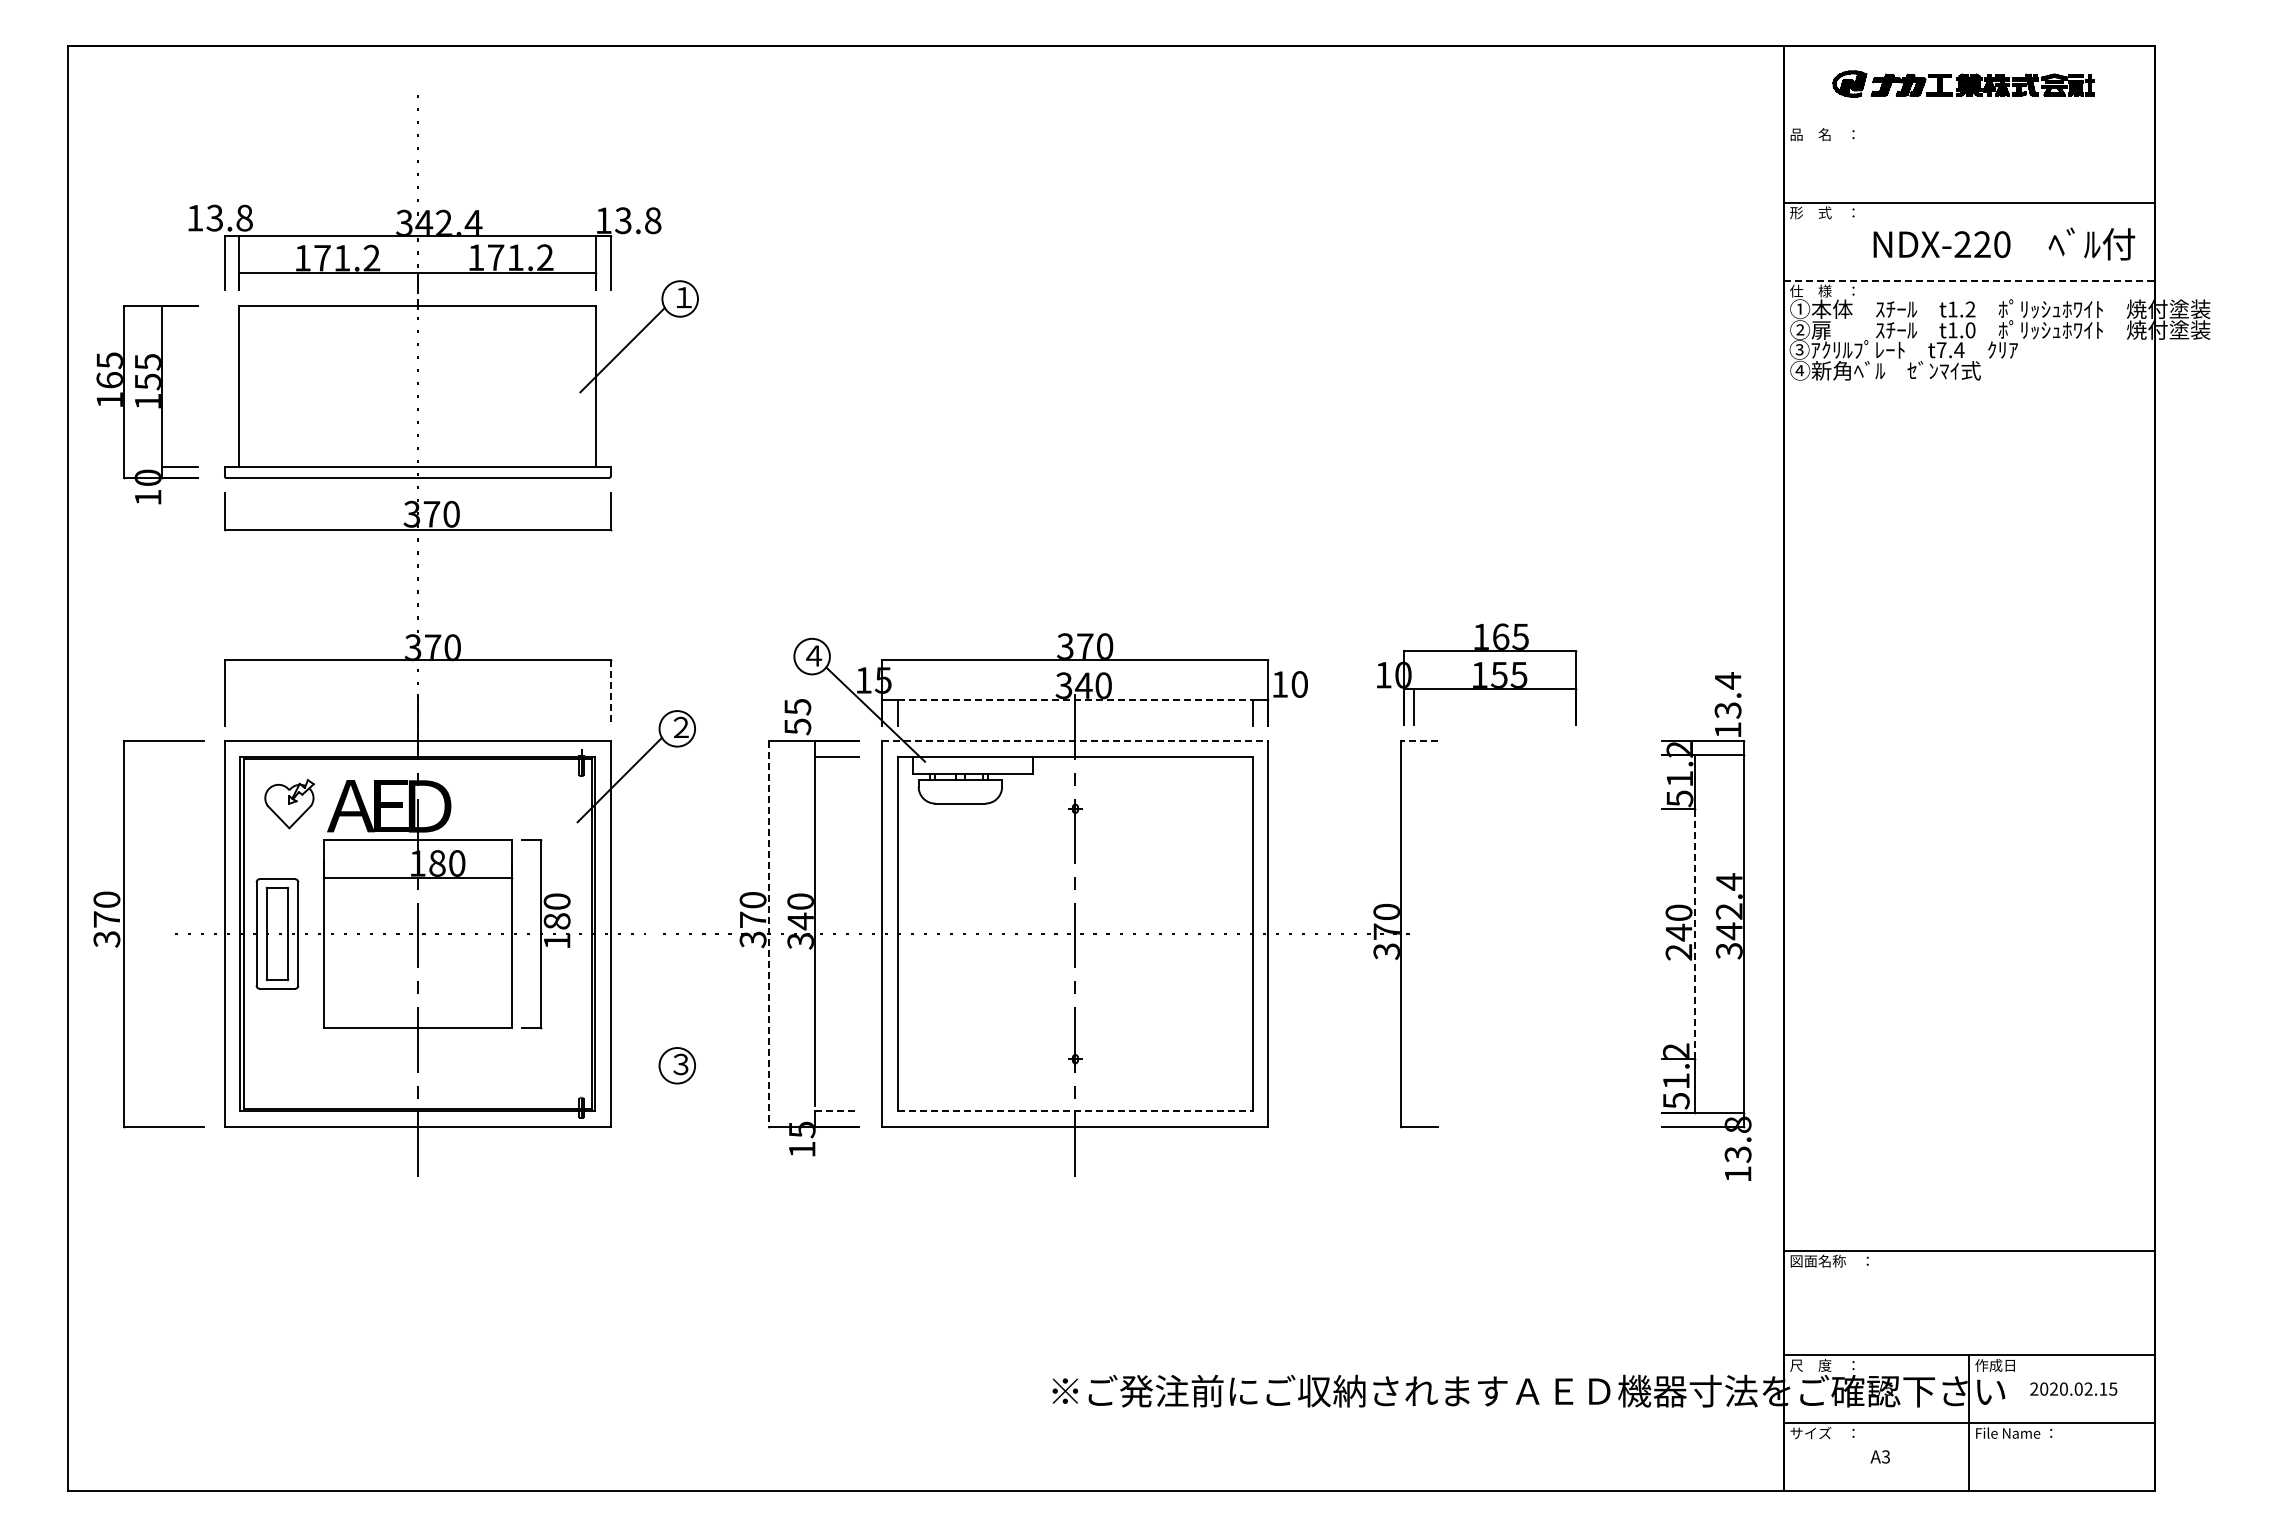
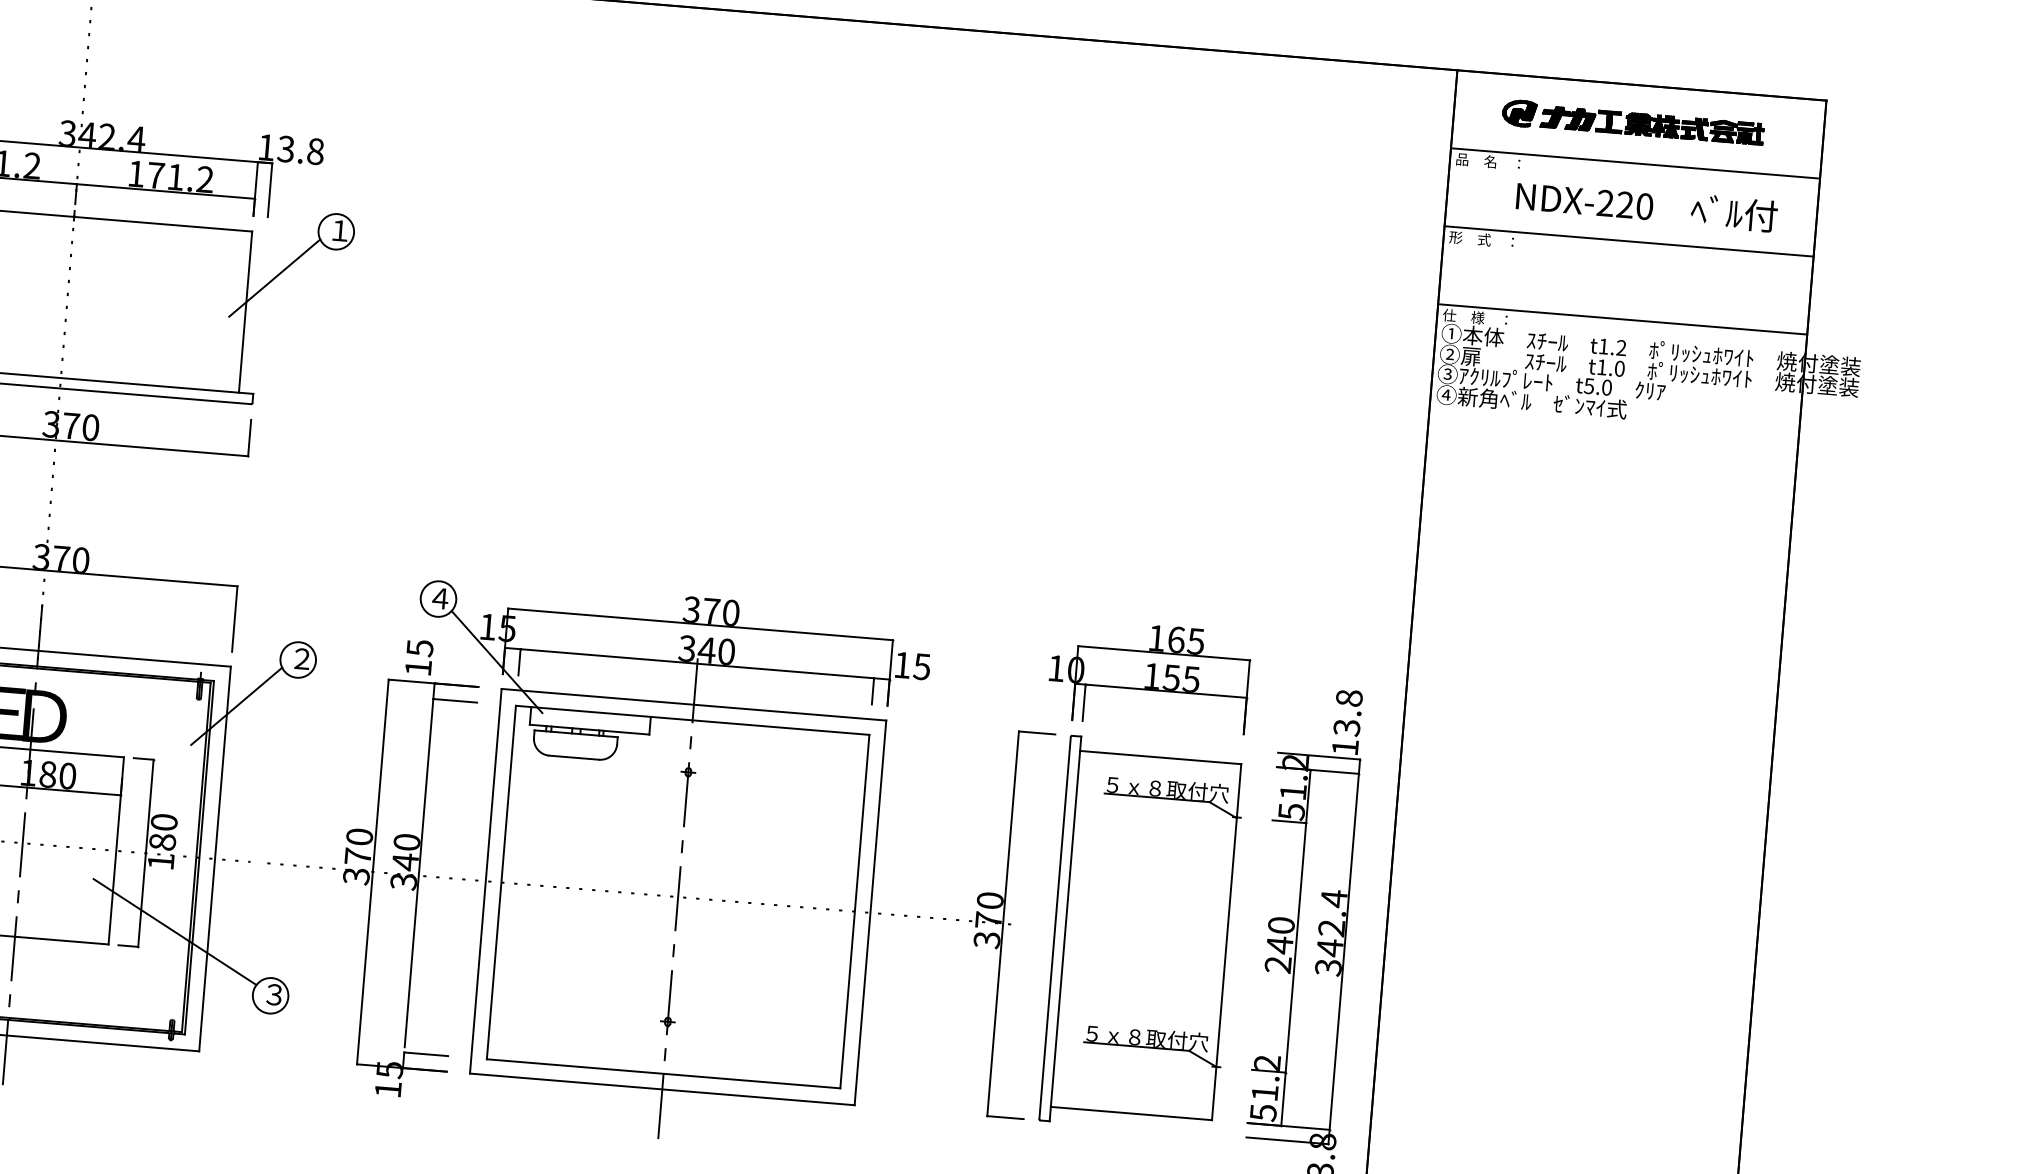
line: (1969, 124) -> (1635, 163), added
text: (2004, 243) -> (1647, 205), moved
line: (1969, 280) -> (1622, 319), dashed -> solid
text: (1950, 350) -> (1598, 387), t7.4 -> t5.0
part: (1477, 674) -> (1149, 675), moved
text: (1727, 680) -> (1348, 697), 13.4 -> 13.8
text: (1299, 684) -> (921, 666), 10 -> 15
line: (610, 693) -> (234, 619), dashed -> solid
line: (1075, 699) -> (697, 663), dashed -> solid
text: (797, 726) -> (418, 667), 55 -> 15
line: (1075, 741) -> (694, 705), dashed -> solid
line: (1419, 741) -> (1036, 733), dashed -> solid
line: (769, 933) -> (373, 871), dashed -> solid
part: (1541, 933) -> (1142, 934), added
line: (1695, 933) -> (1296, 947), dashed -> solid
line: (576, 1009) -> (174, 931), added
line: (837, 1111) -> (426, 1054), dashed -> solid
line: (1075, 1111) -> (663, 1074), dashed -> solid

